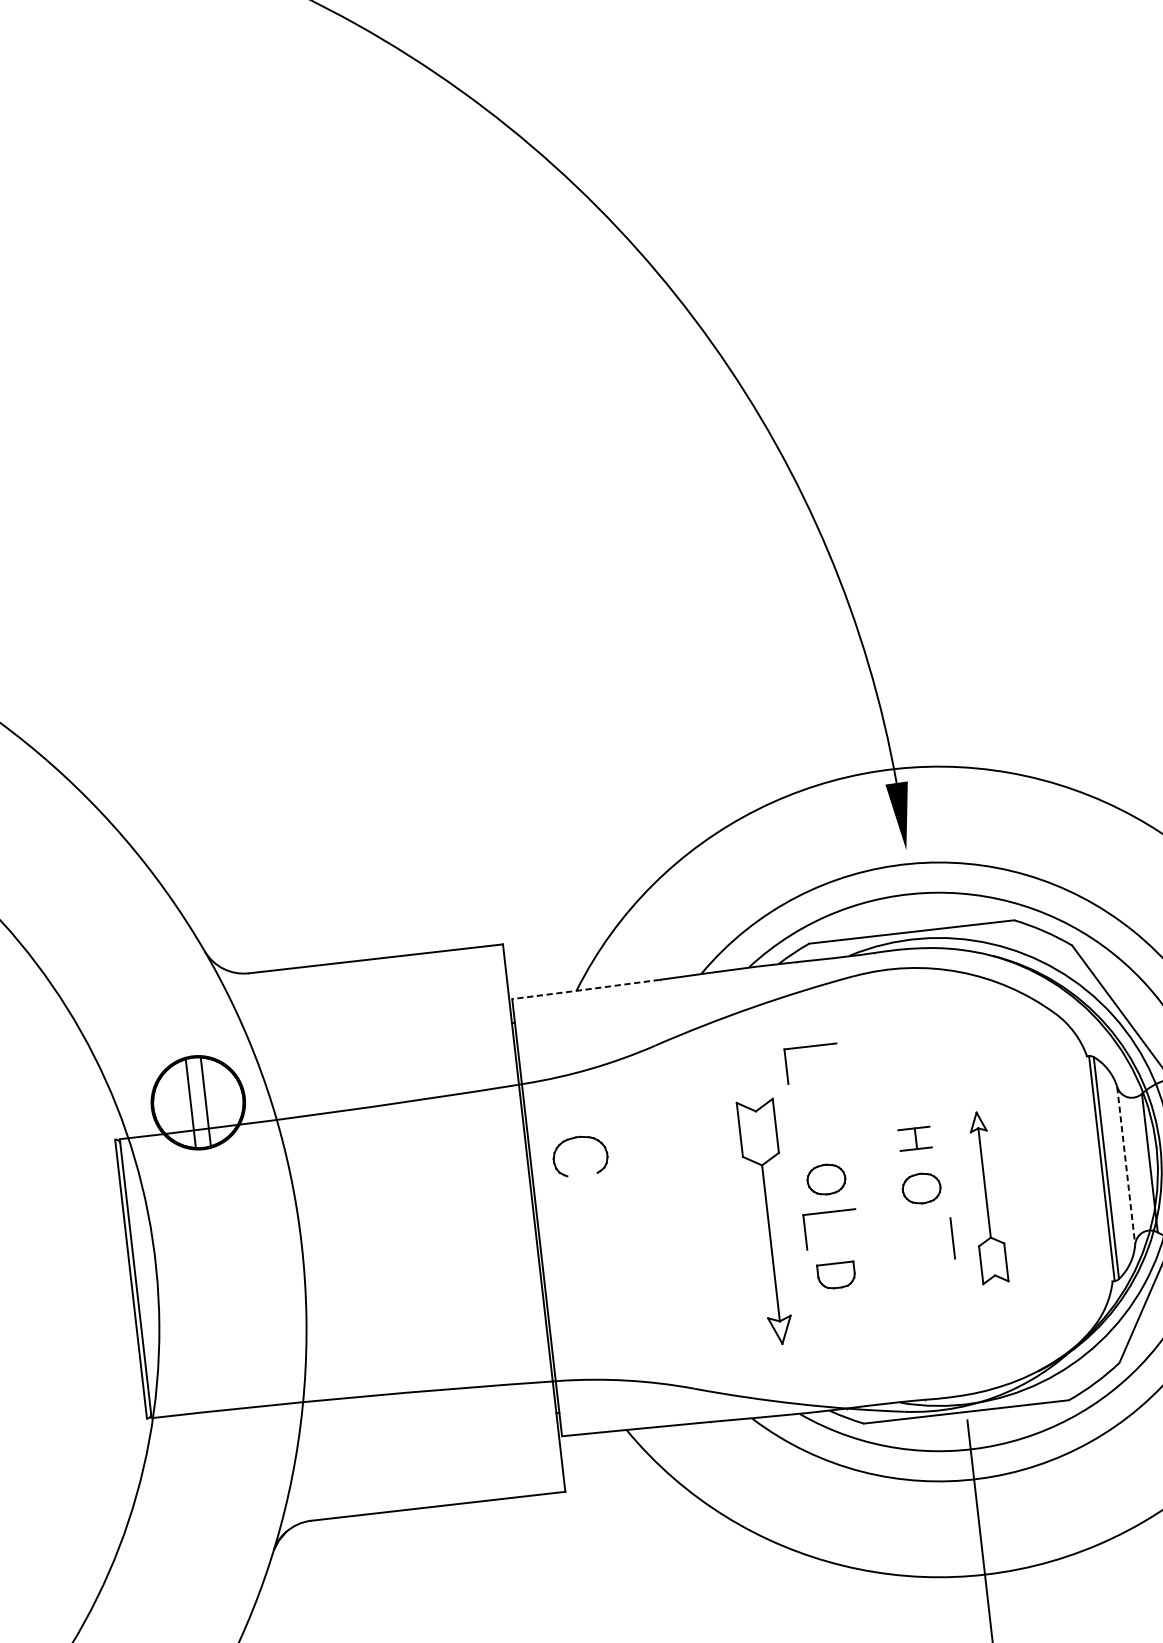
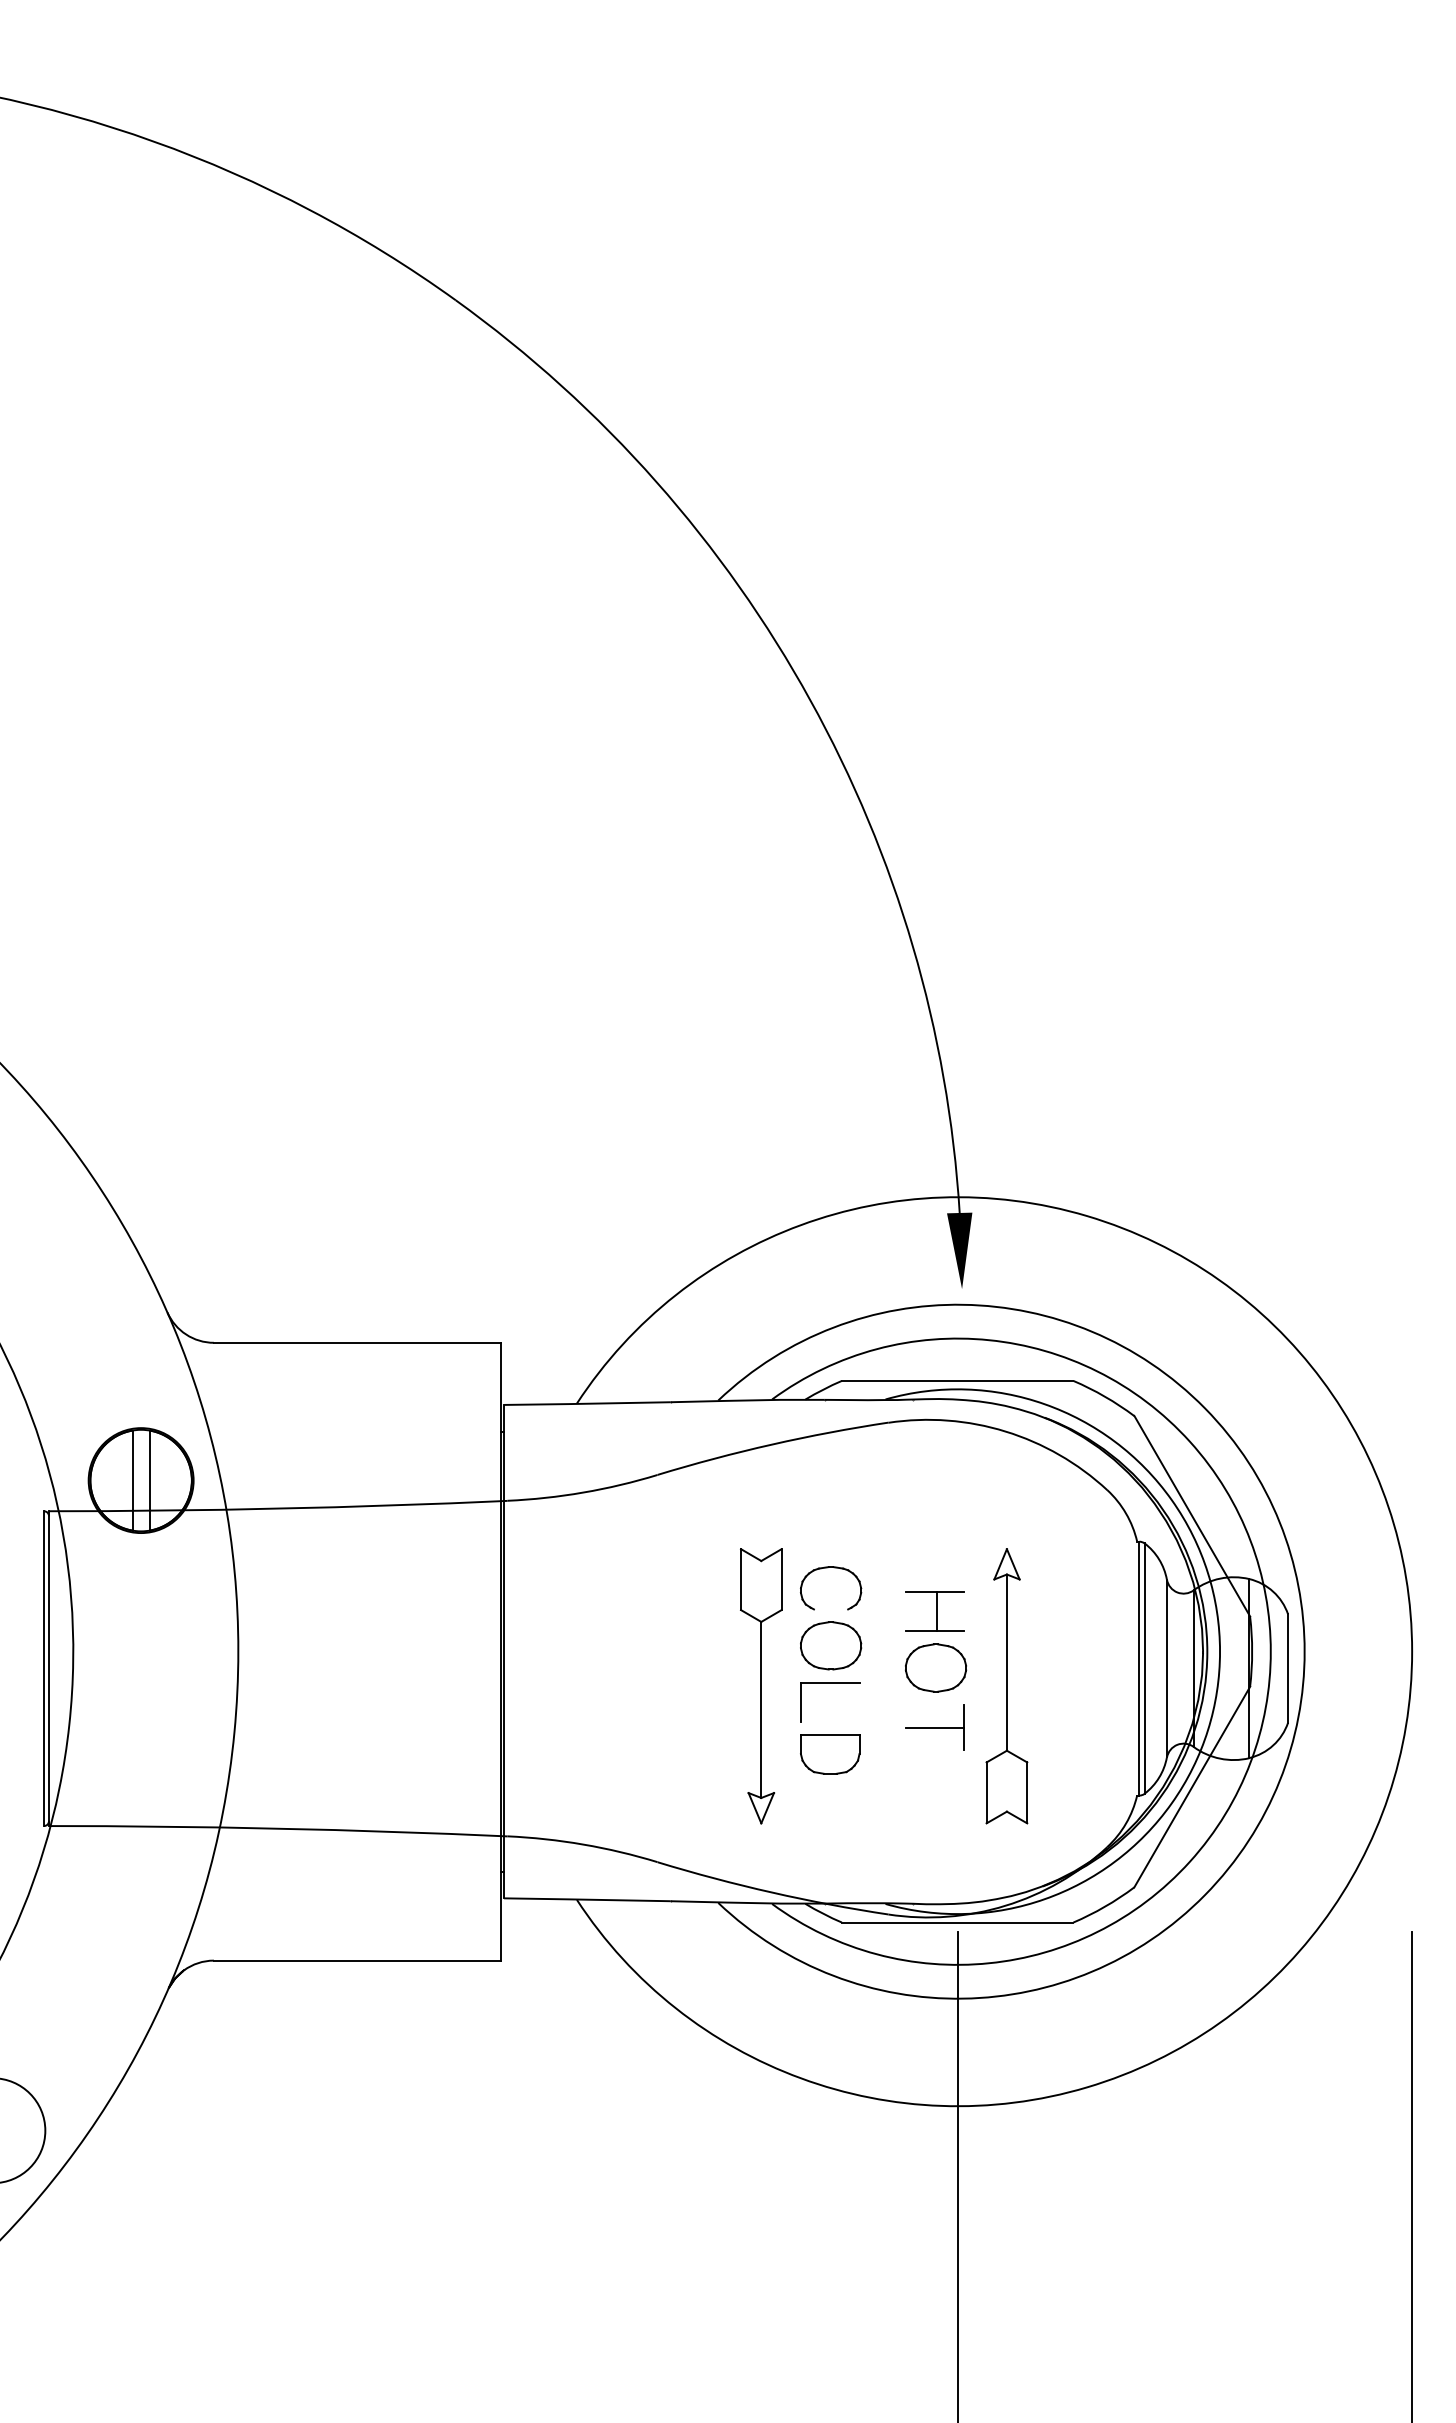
line: (585, 989) -> (586, 1403), dashed -> solid
part: (810, 1047) -> (830, 1496), removed
part: (581, 1138) -> (834, 1568), moved
part: (914, 1138) -> (934, 1611), size x1.67
line: (1125, 1165) -> (1166, 1668), dashed -> solid
part: (826, 1179) -> (831, 1645), size x1.43
part: (921, 1188) -> (936, 1667), size x1.43
part: (985, 1197) -> (1006, 1686), size x1.43
line: (926, 1241) -> (934, 1727), added
part: (836, 1275) -> (830, 1754), size x1.43

